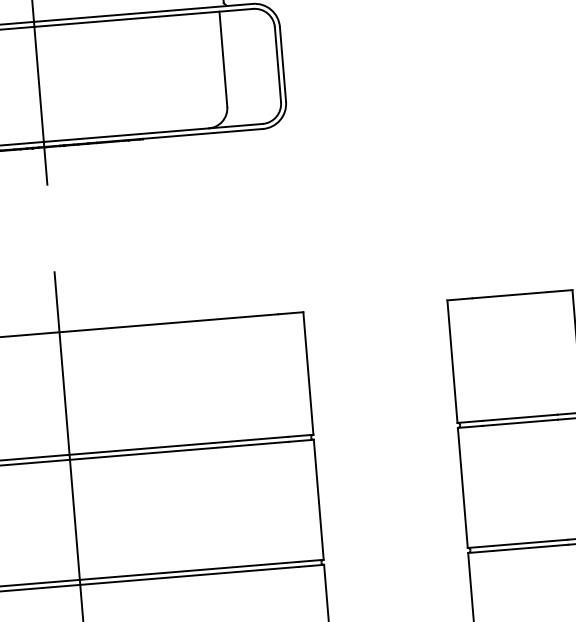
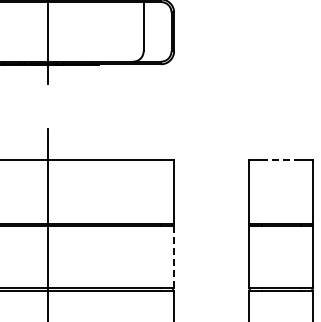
line: (508, 295) -> (280, 160), solid -> dashed
line: (319, 499) -> (174, 257), solid -> dashed

